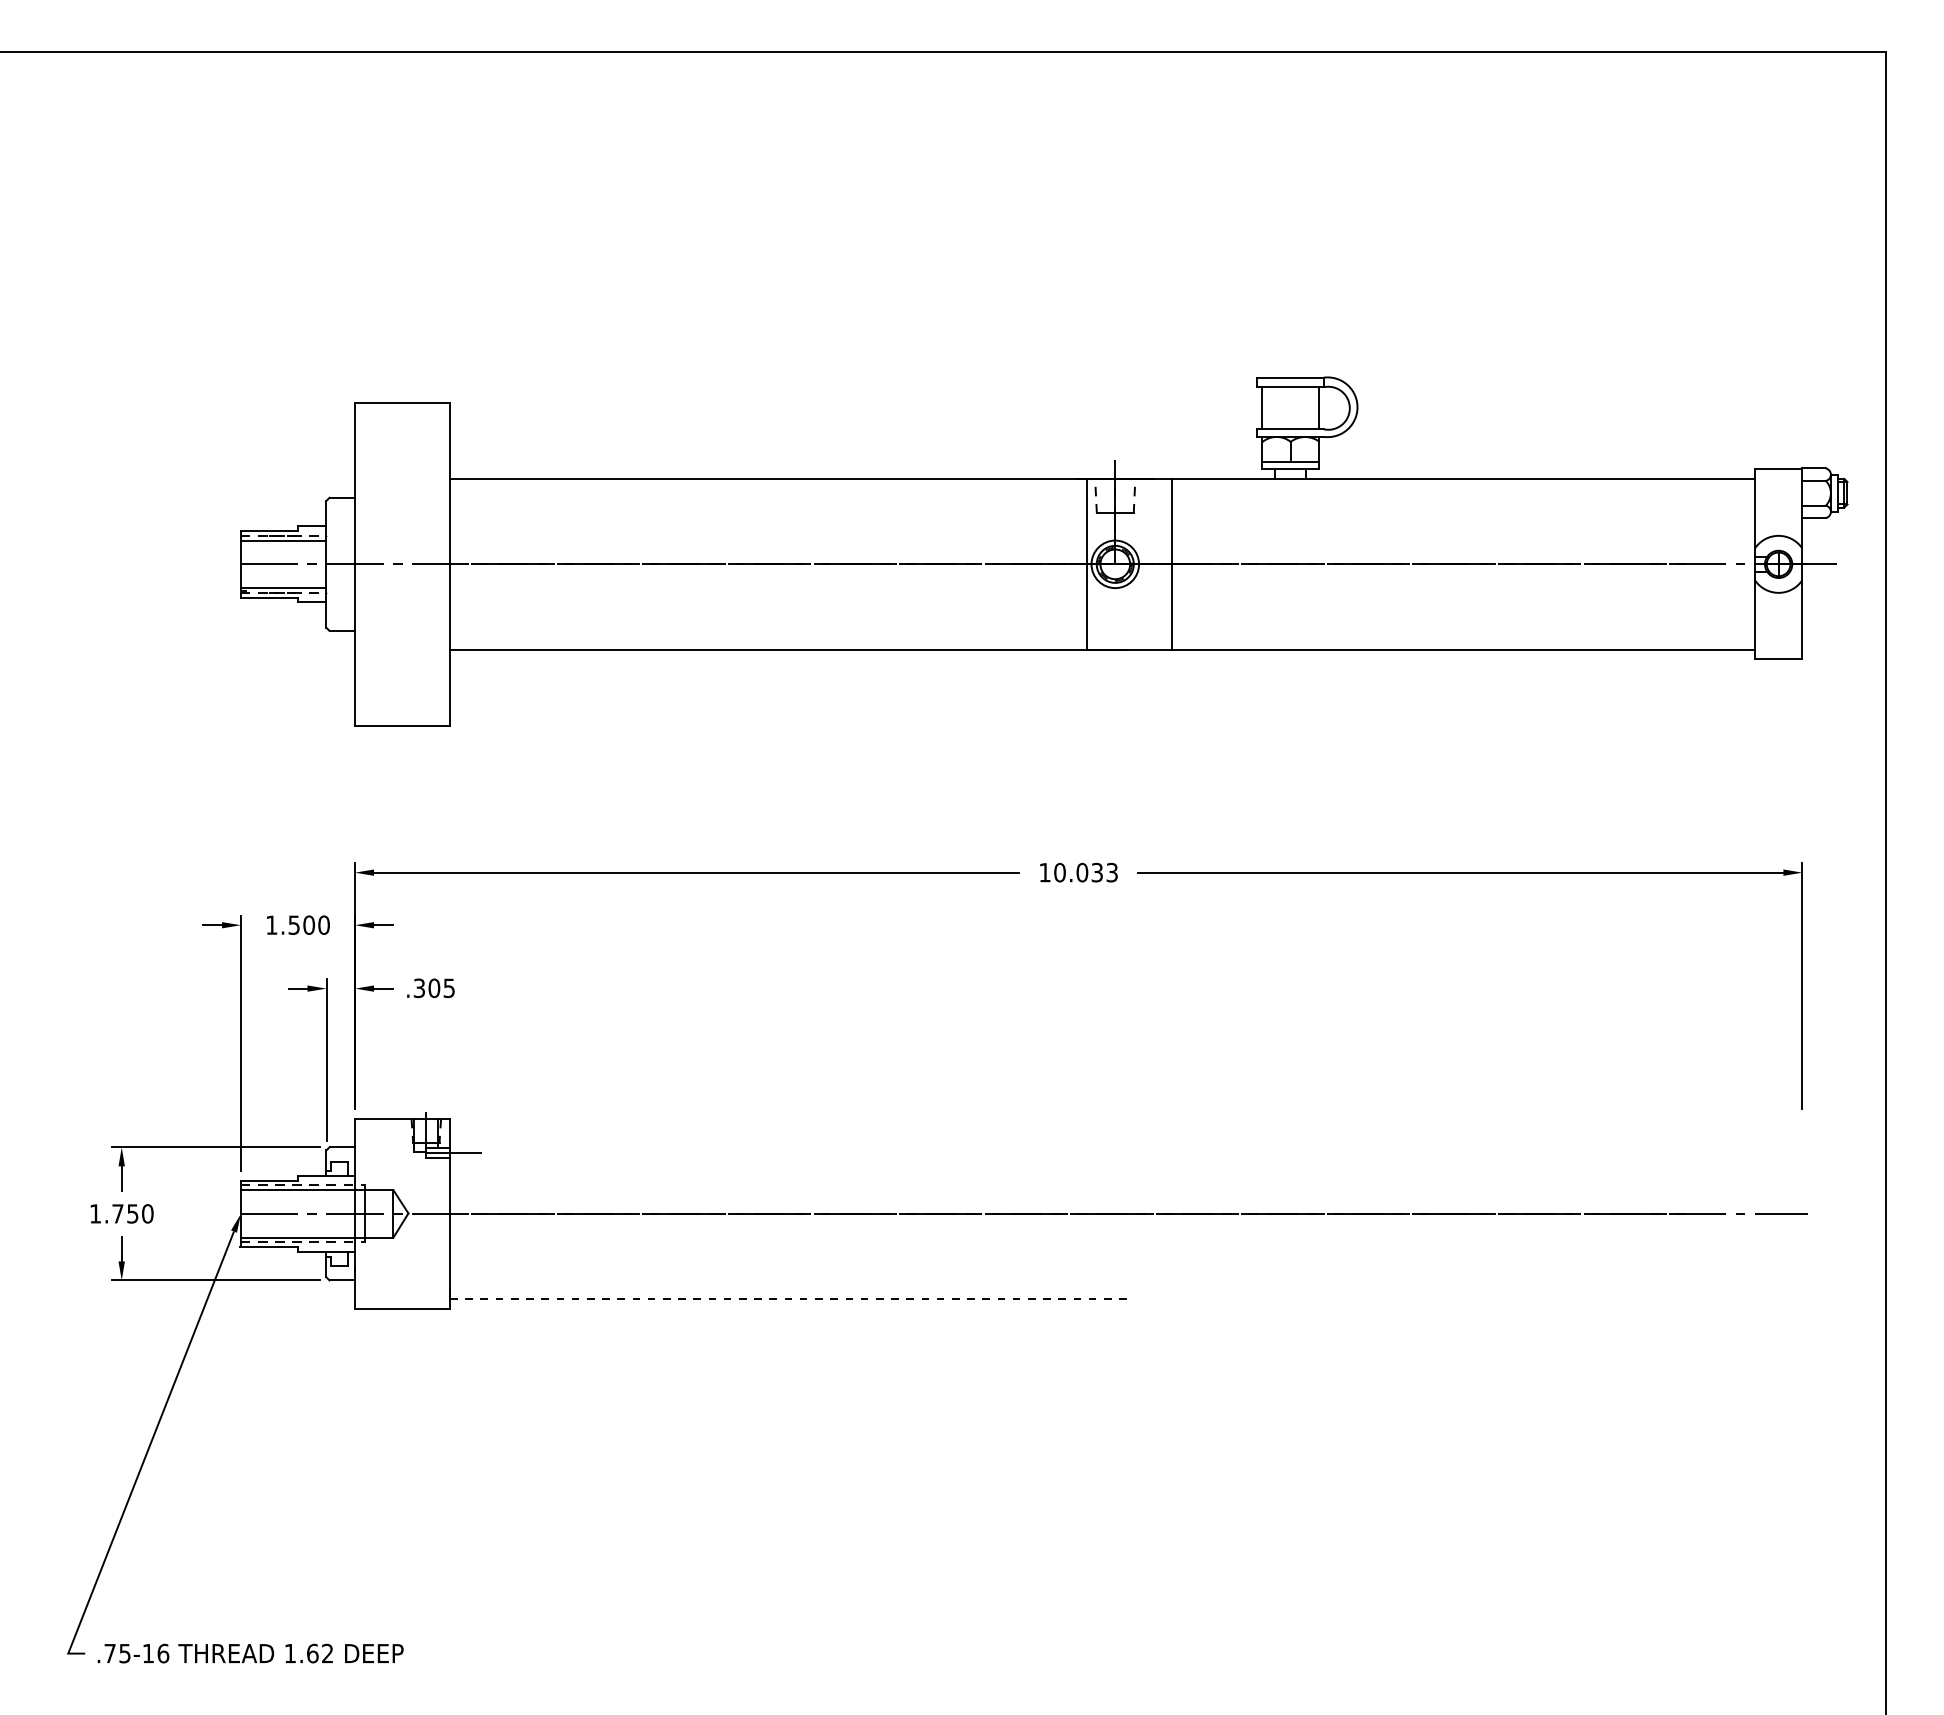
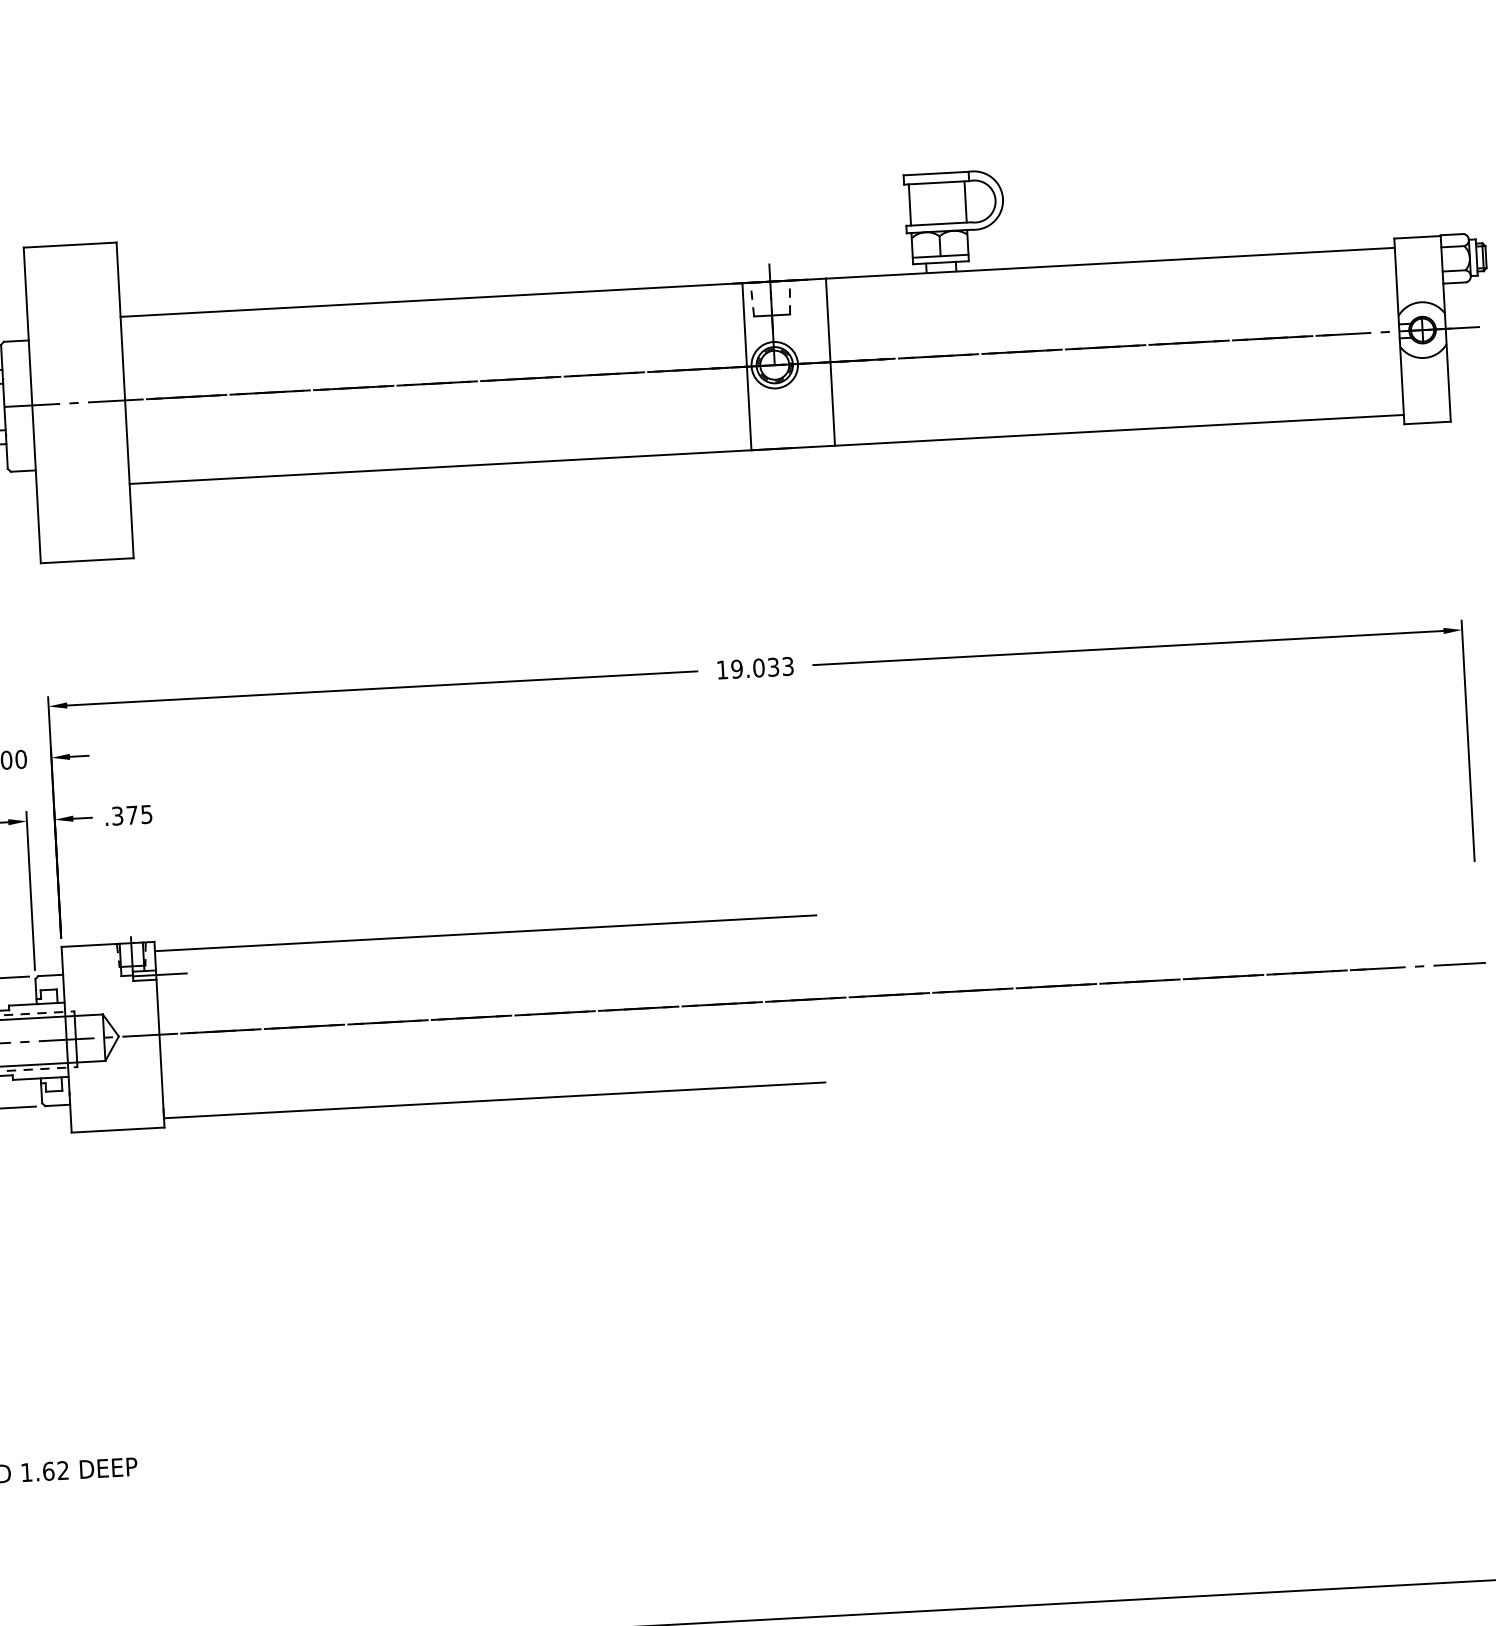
text: (1059, 872) -> (736, 669), 10.033 -> 19.033
text: (434, 988) -> (132, 815), .305 -> .375
line: (788, 1128) -> (485, 933), added
line: (788, 1299) -> (494, 1100), dashed -> solid

